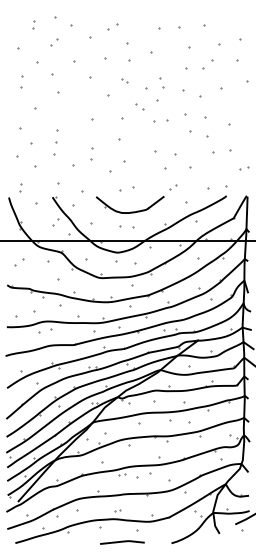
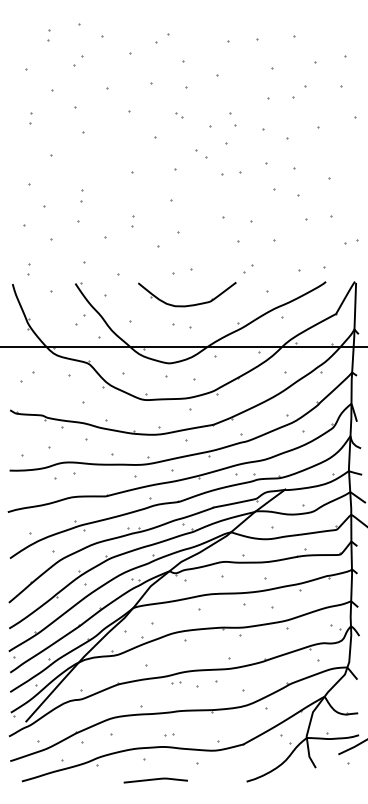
part: (21, 82) -> (30, 118), size x0.62
part: (56, 136) -> (81, 196), size x0.62
part: (92, 153) -> (132, 220), size x0.62
curve: (122, 542) -> (155, 780), moved

